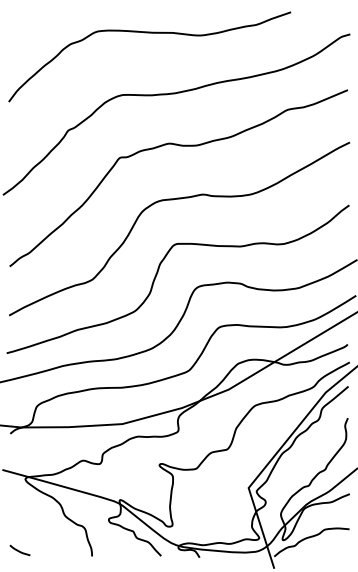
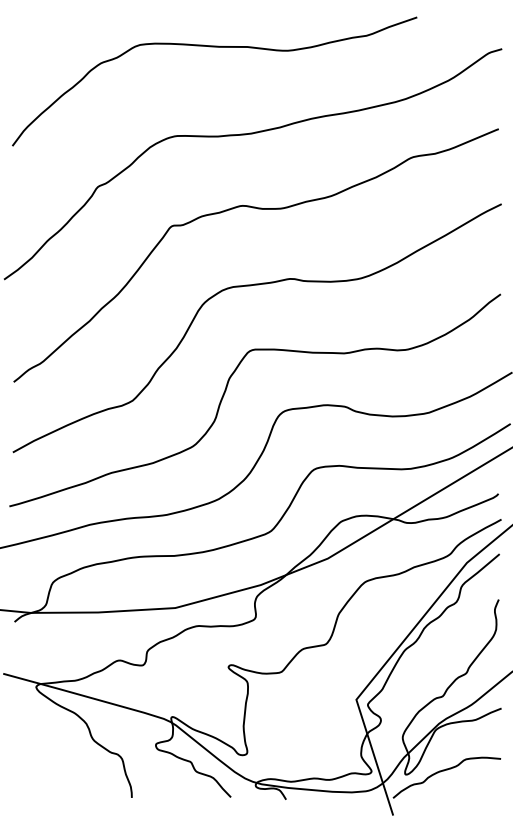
curve: (19, 550) -> (27, 789), removed

